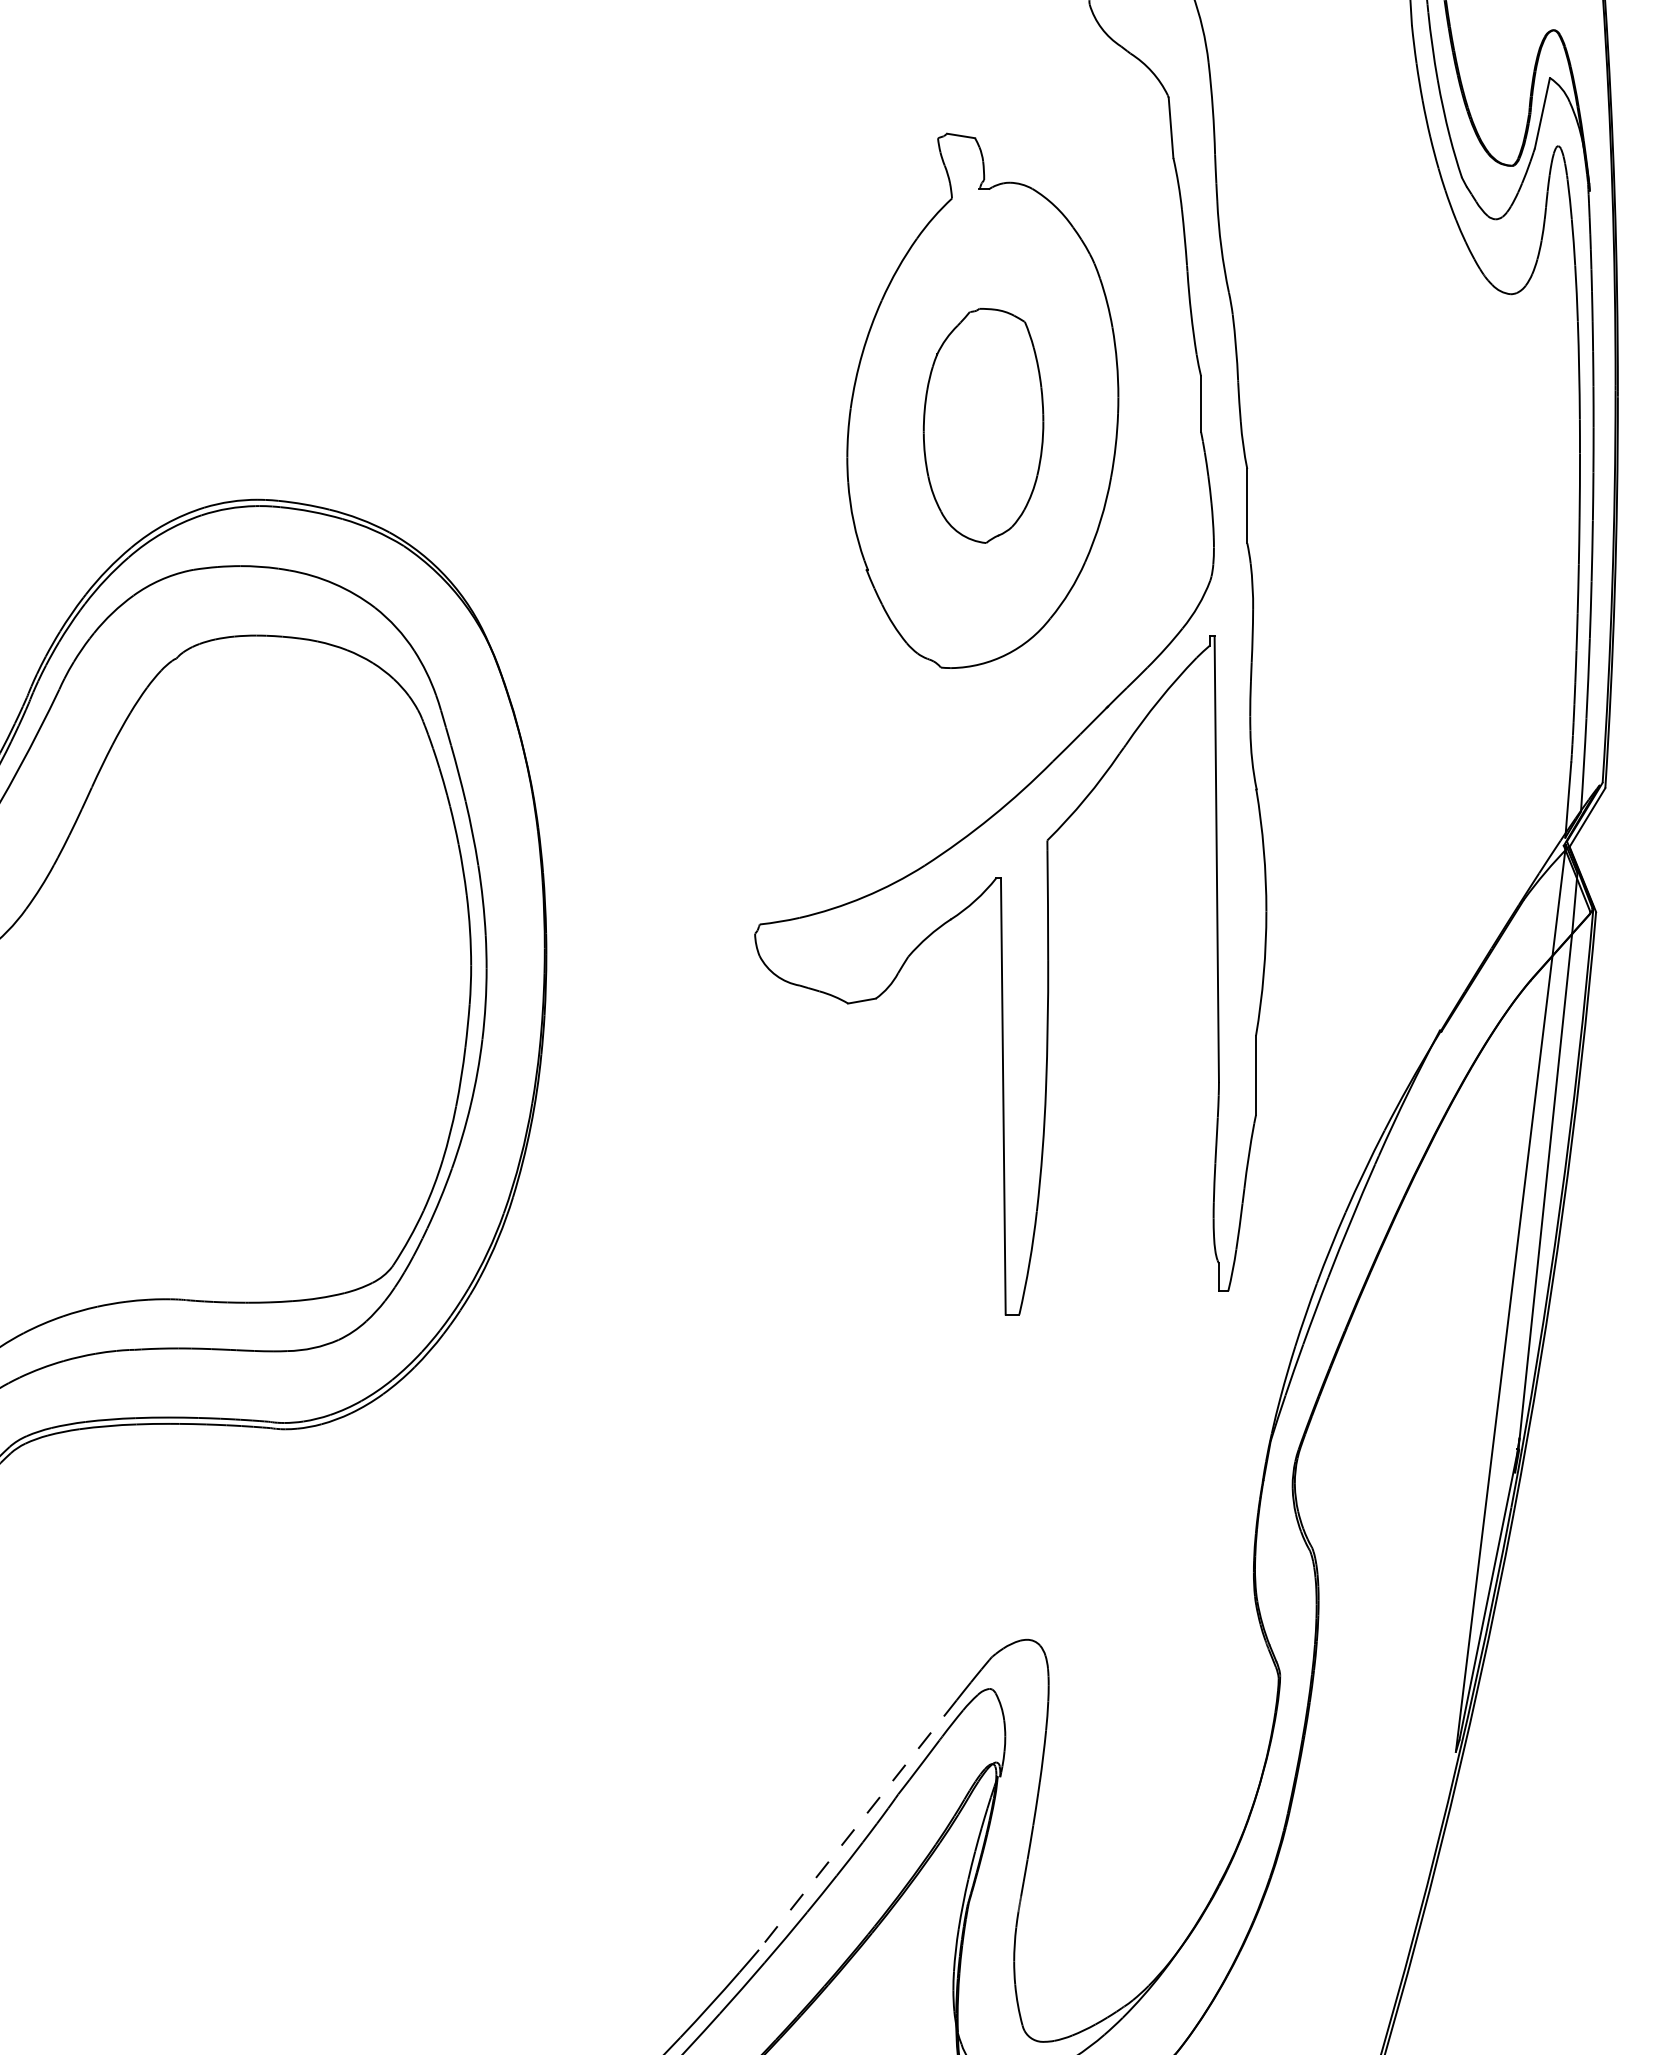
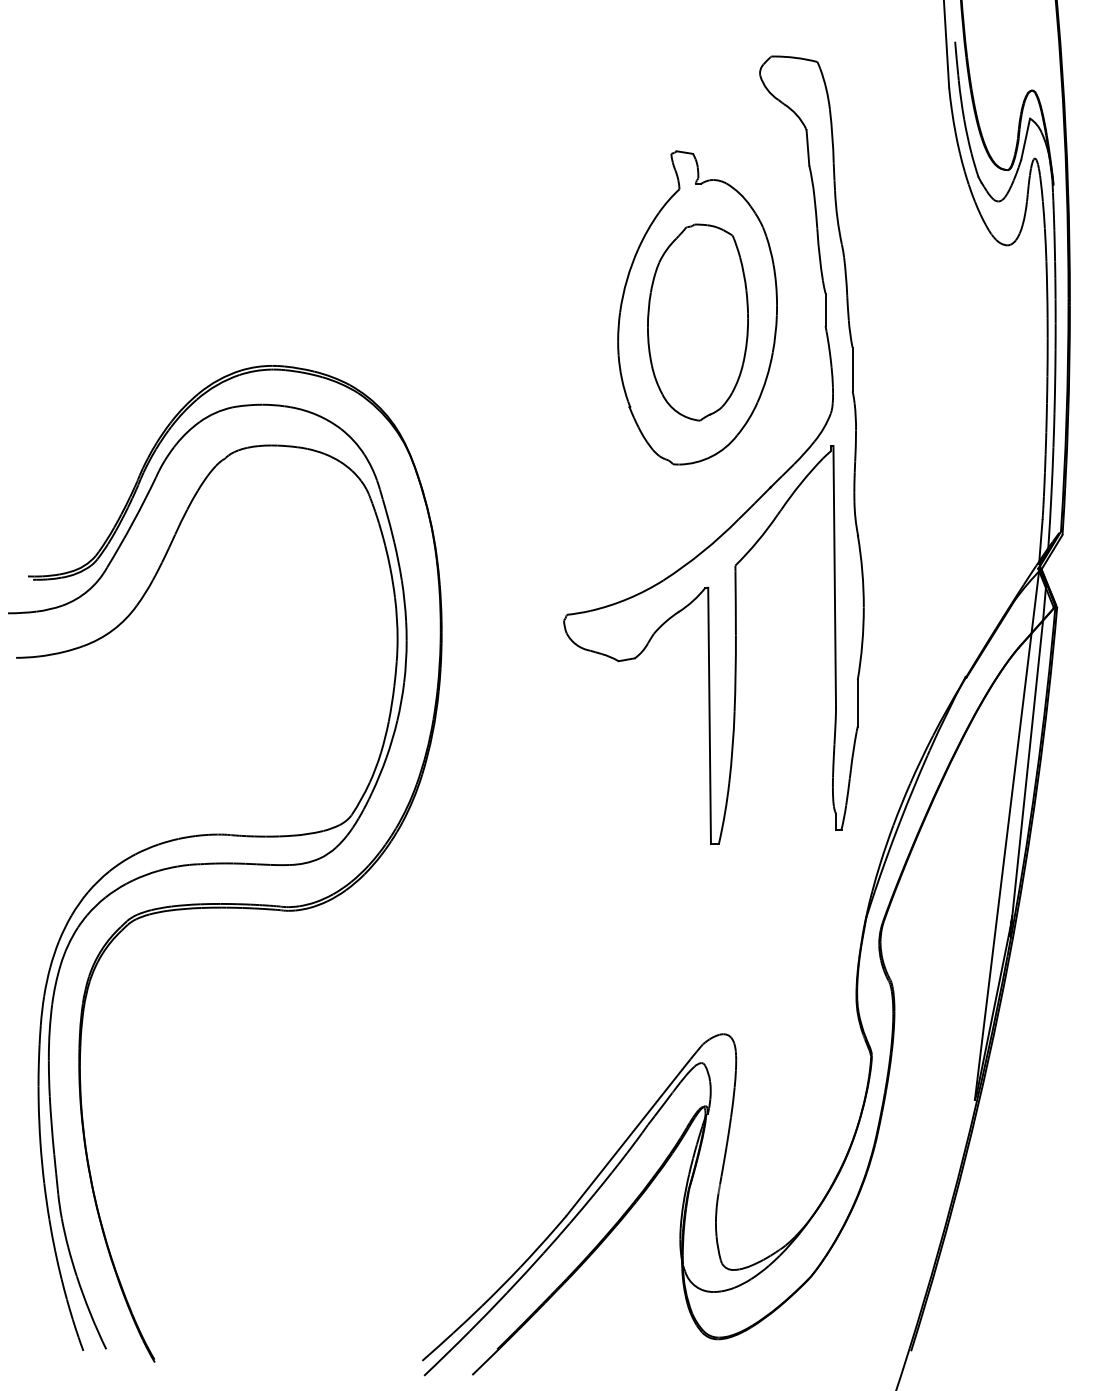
part: (982, 425) -> (697, 322), size x1.43
line: (858, 1826) -> (624, 1143), dashed -> solid

